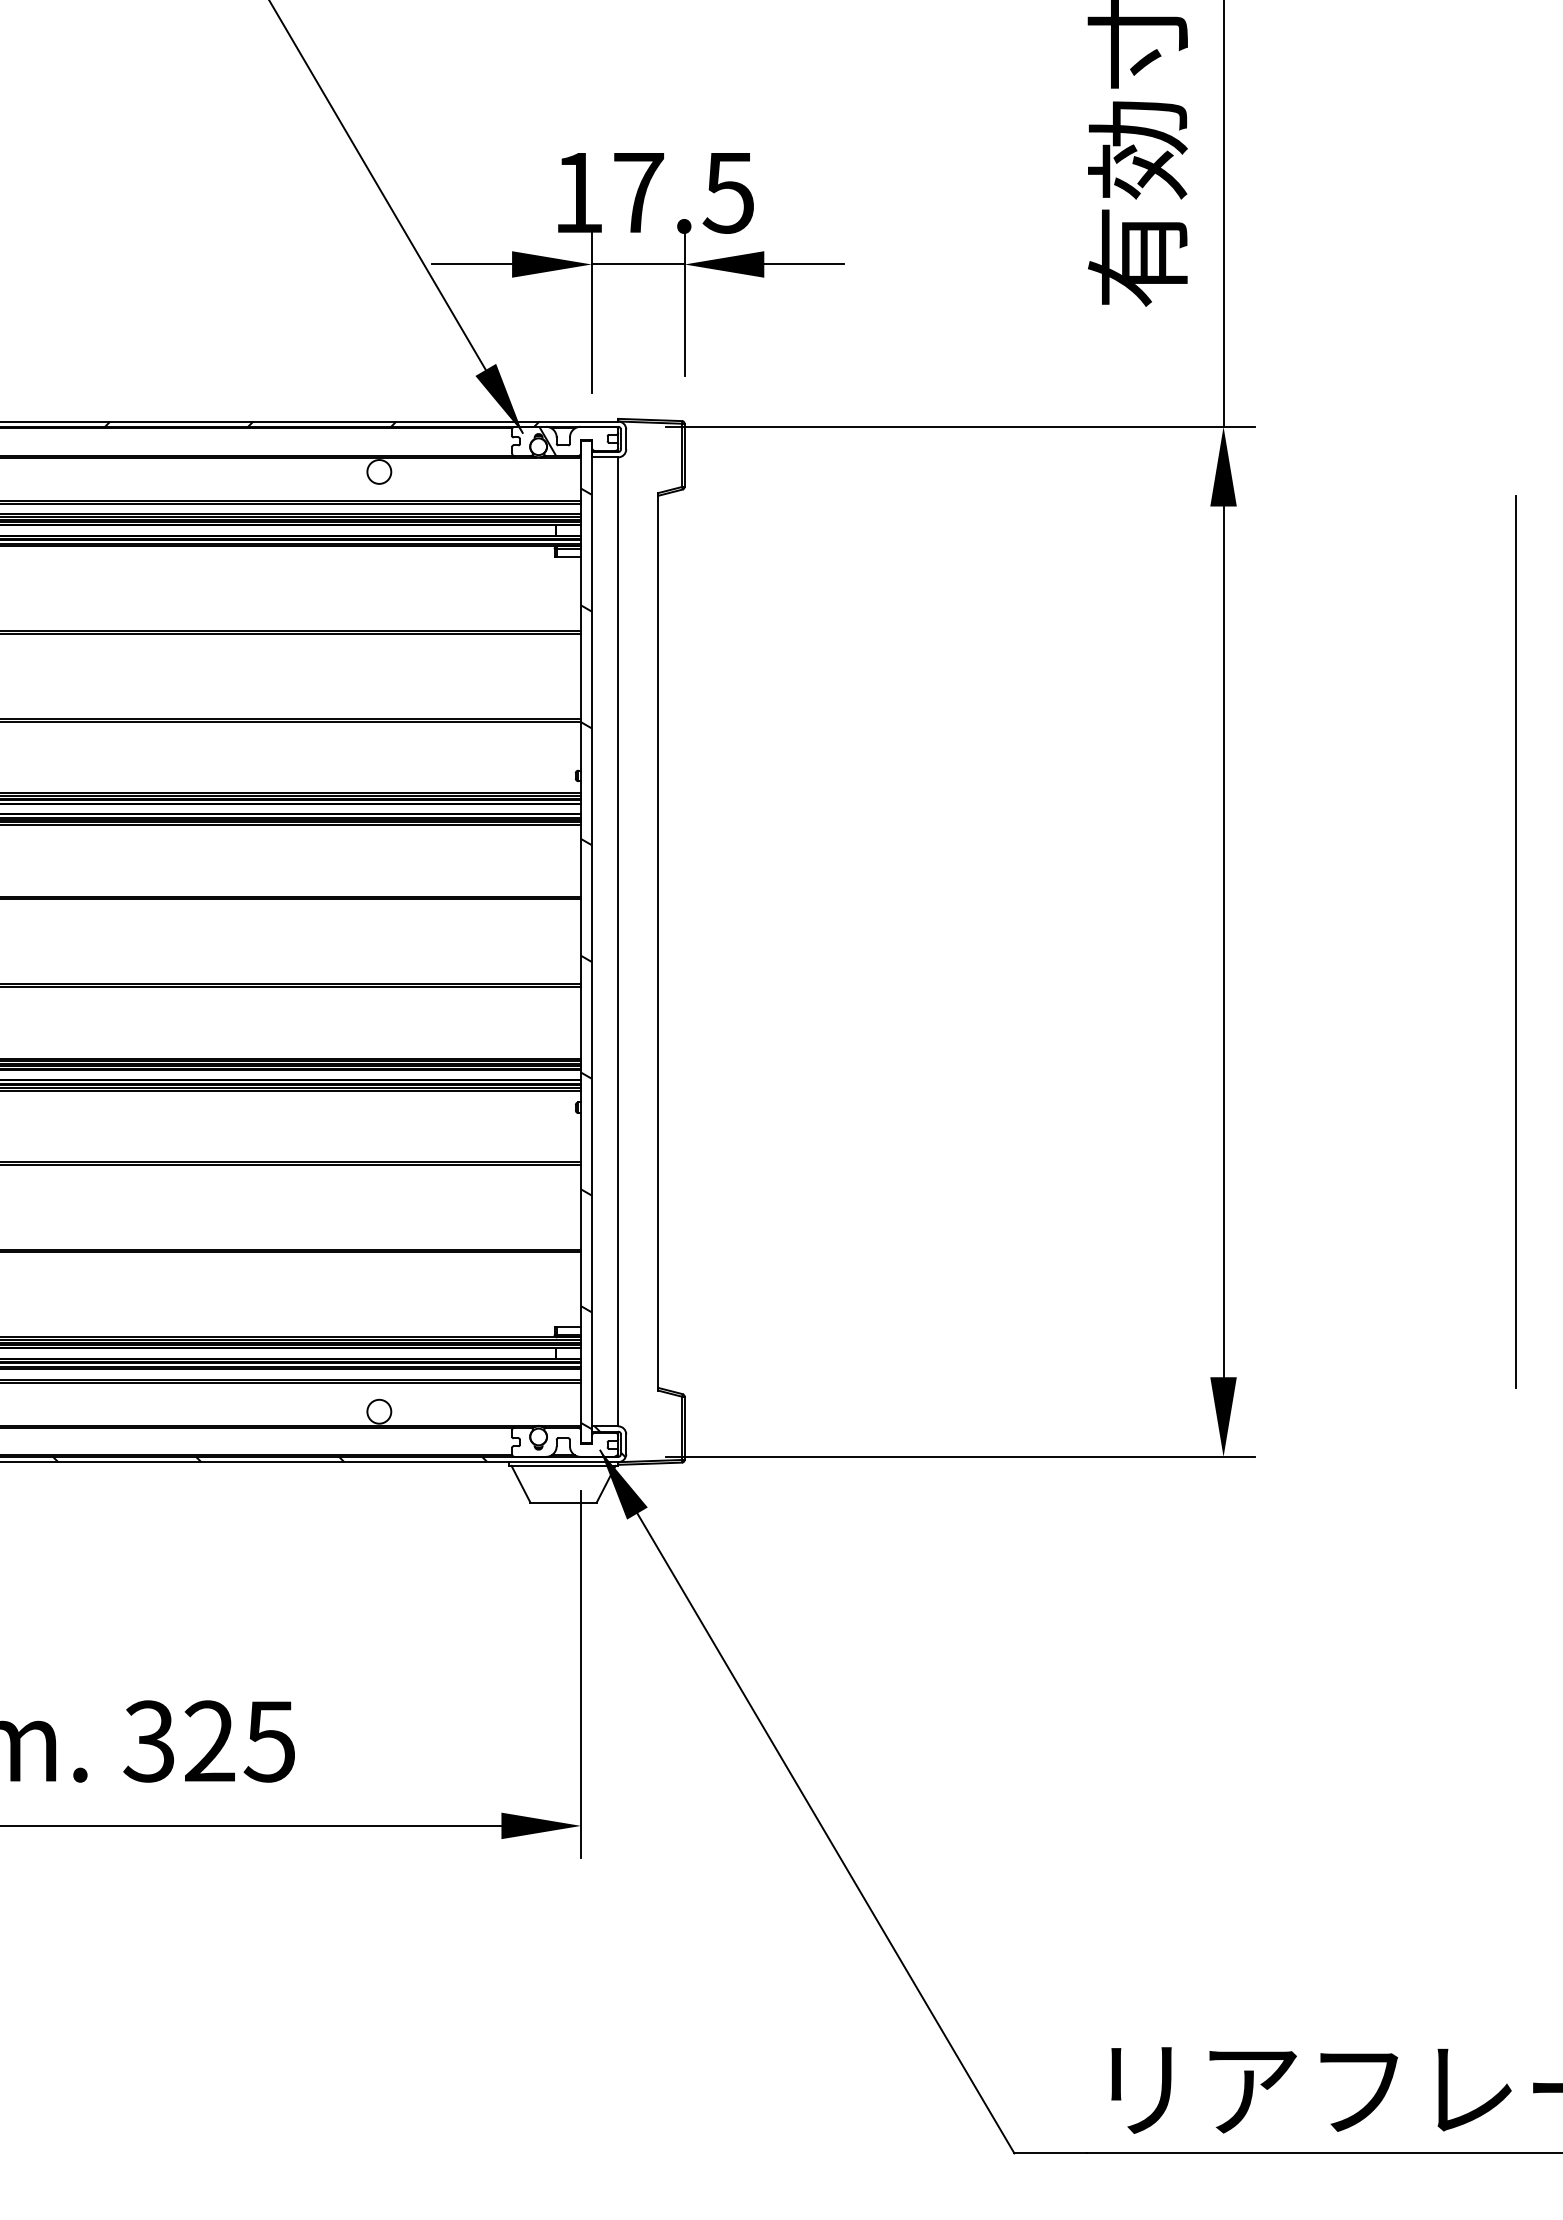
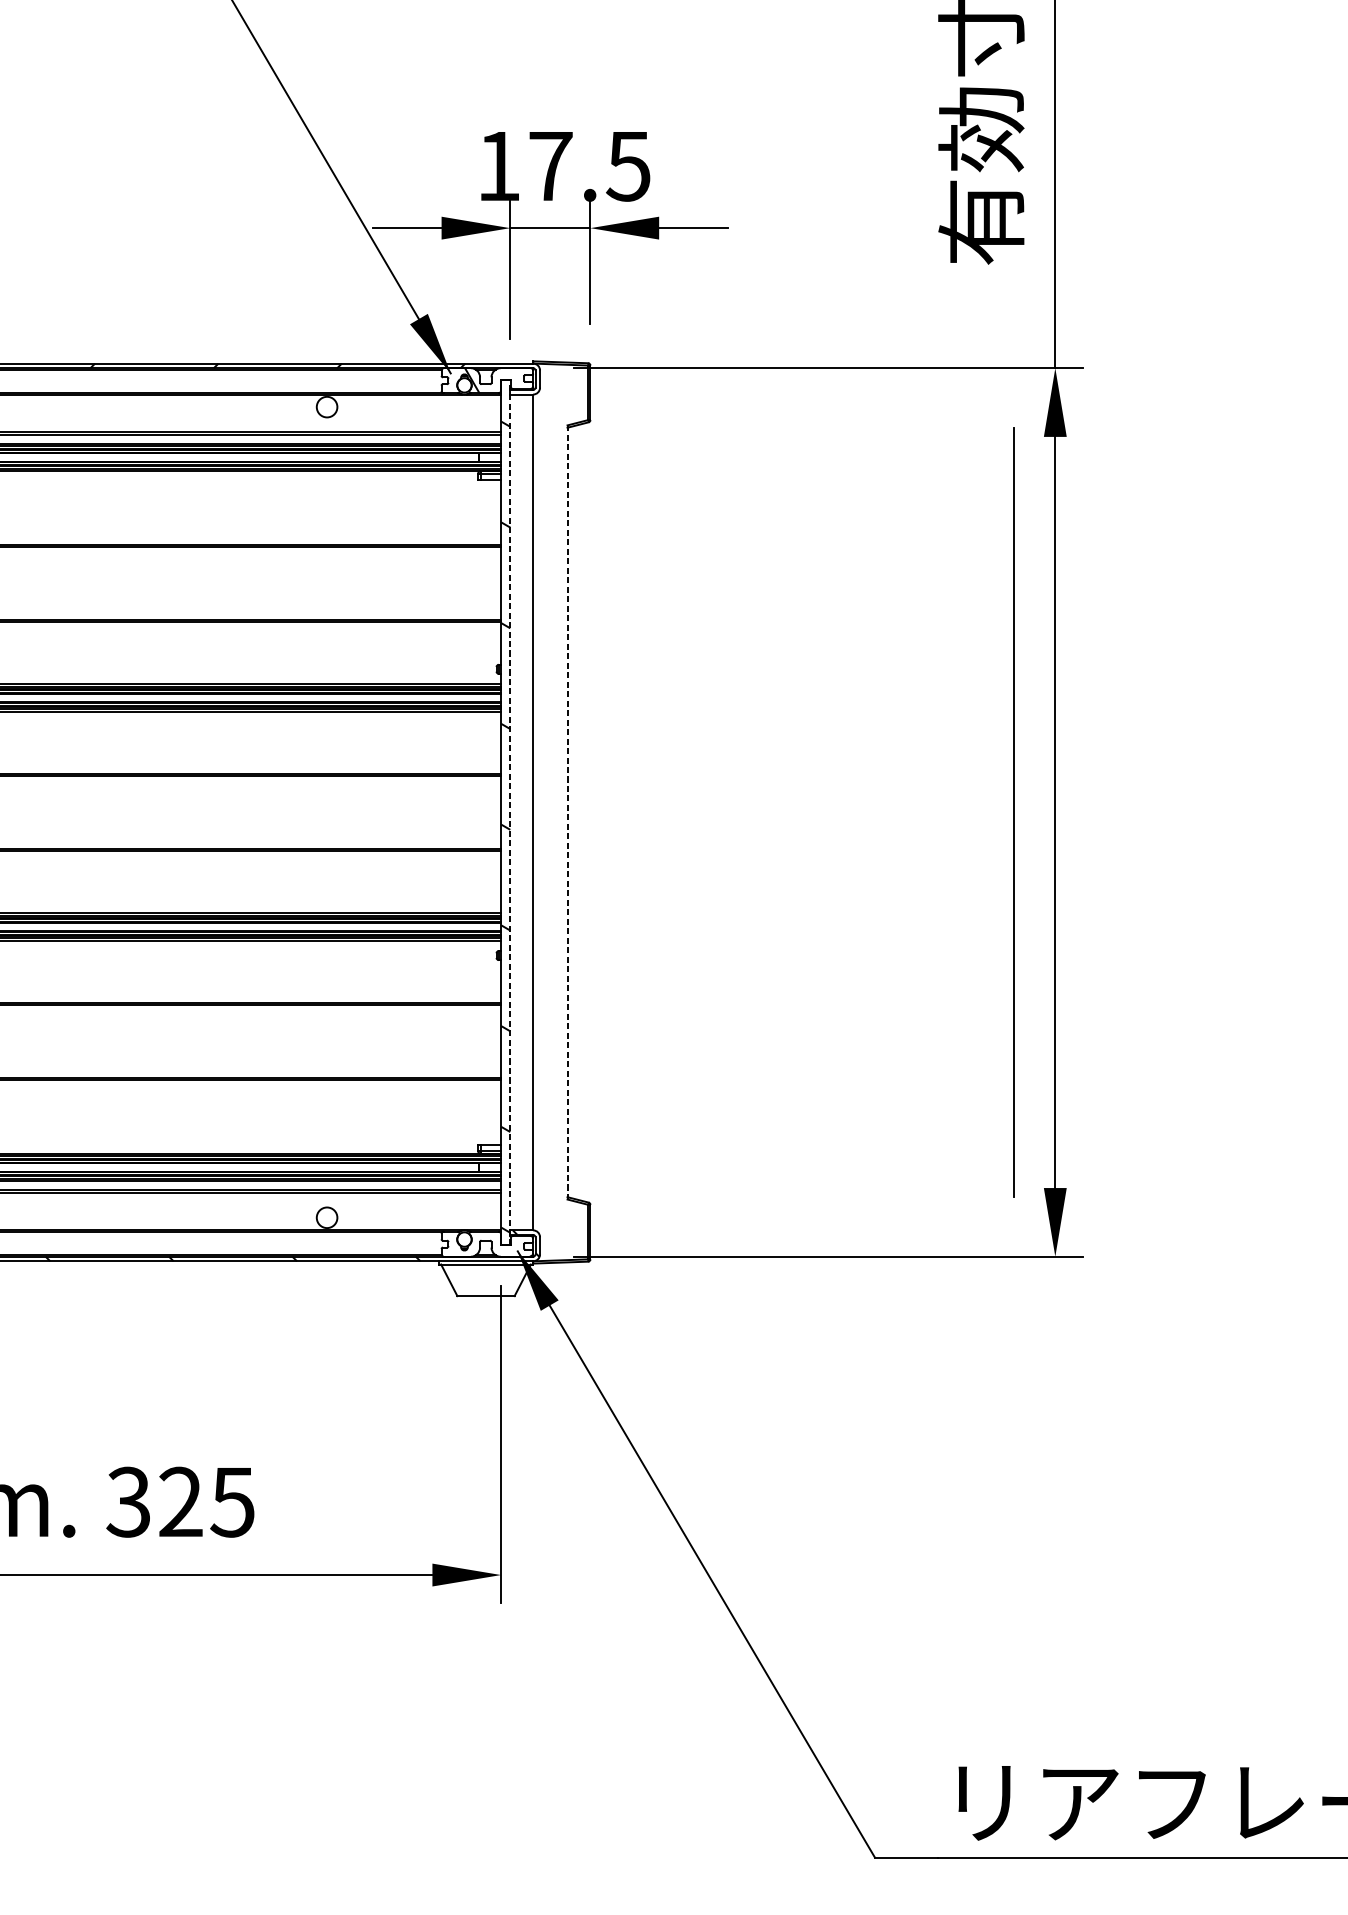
line: (591, 941) -> (510, 812), solid -> dashed
line: (658, 941) -> (567, 812), solid -> dashed
line: (1515, 941) -> (1013, 812), moved

